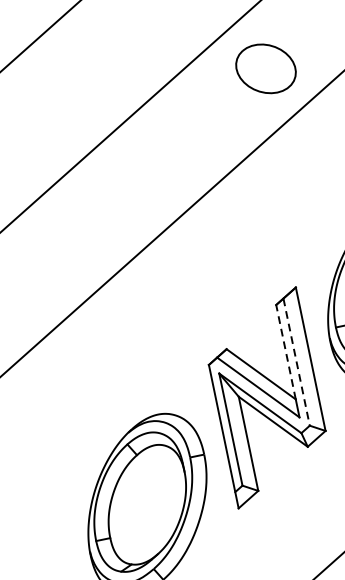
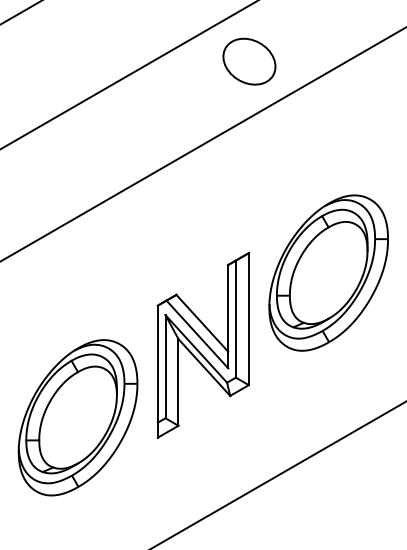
part: (266, 68) -> (249, 61), moved
line: (286, 351) -> (228, 307), dashed -> solid
line: (296, 362) -> (235, 319), dashed -> solid

